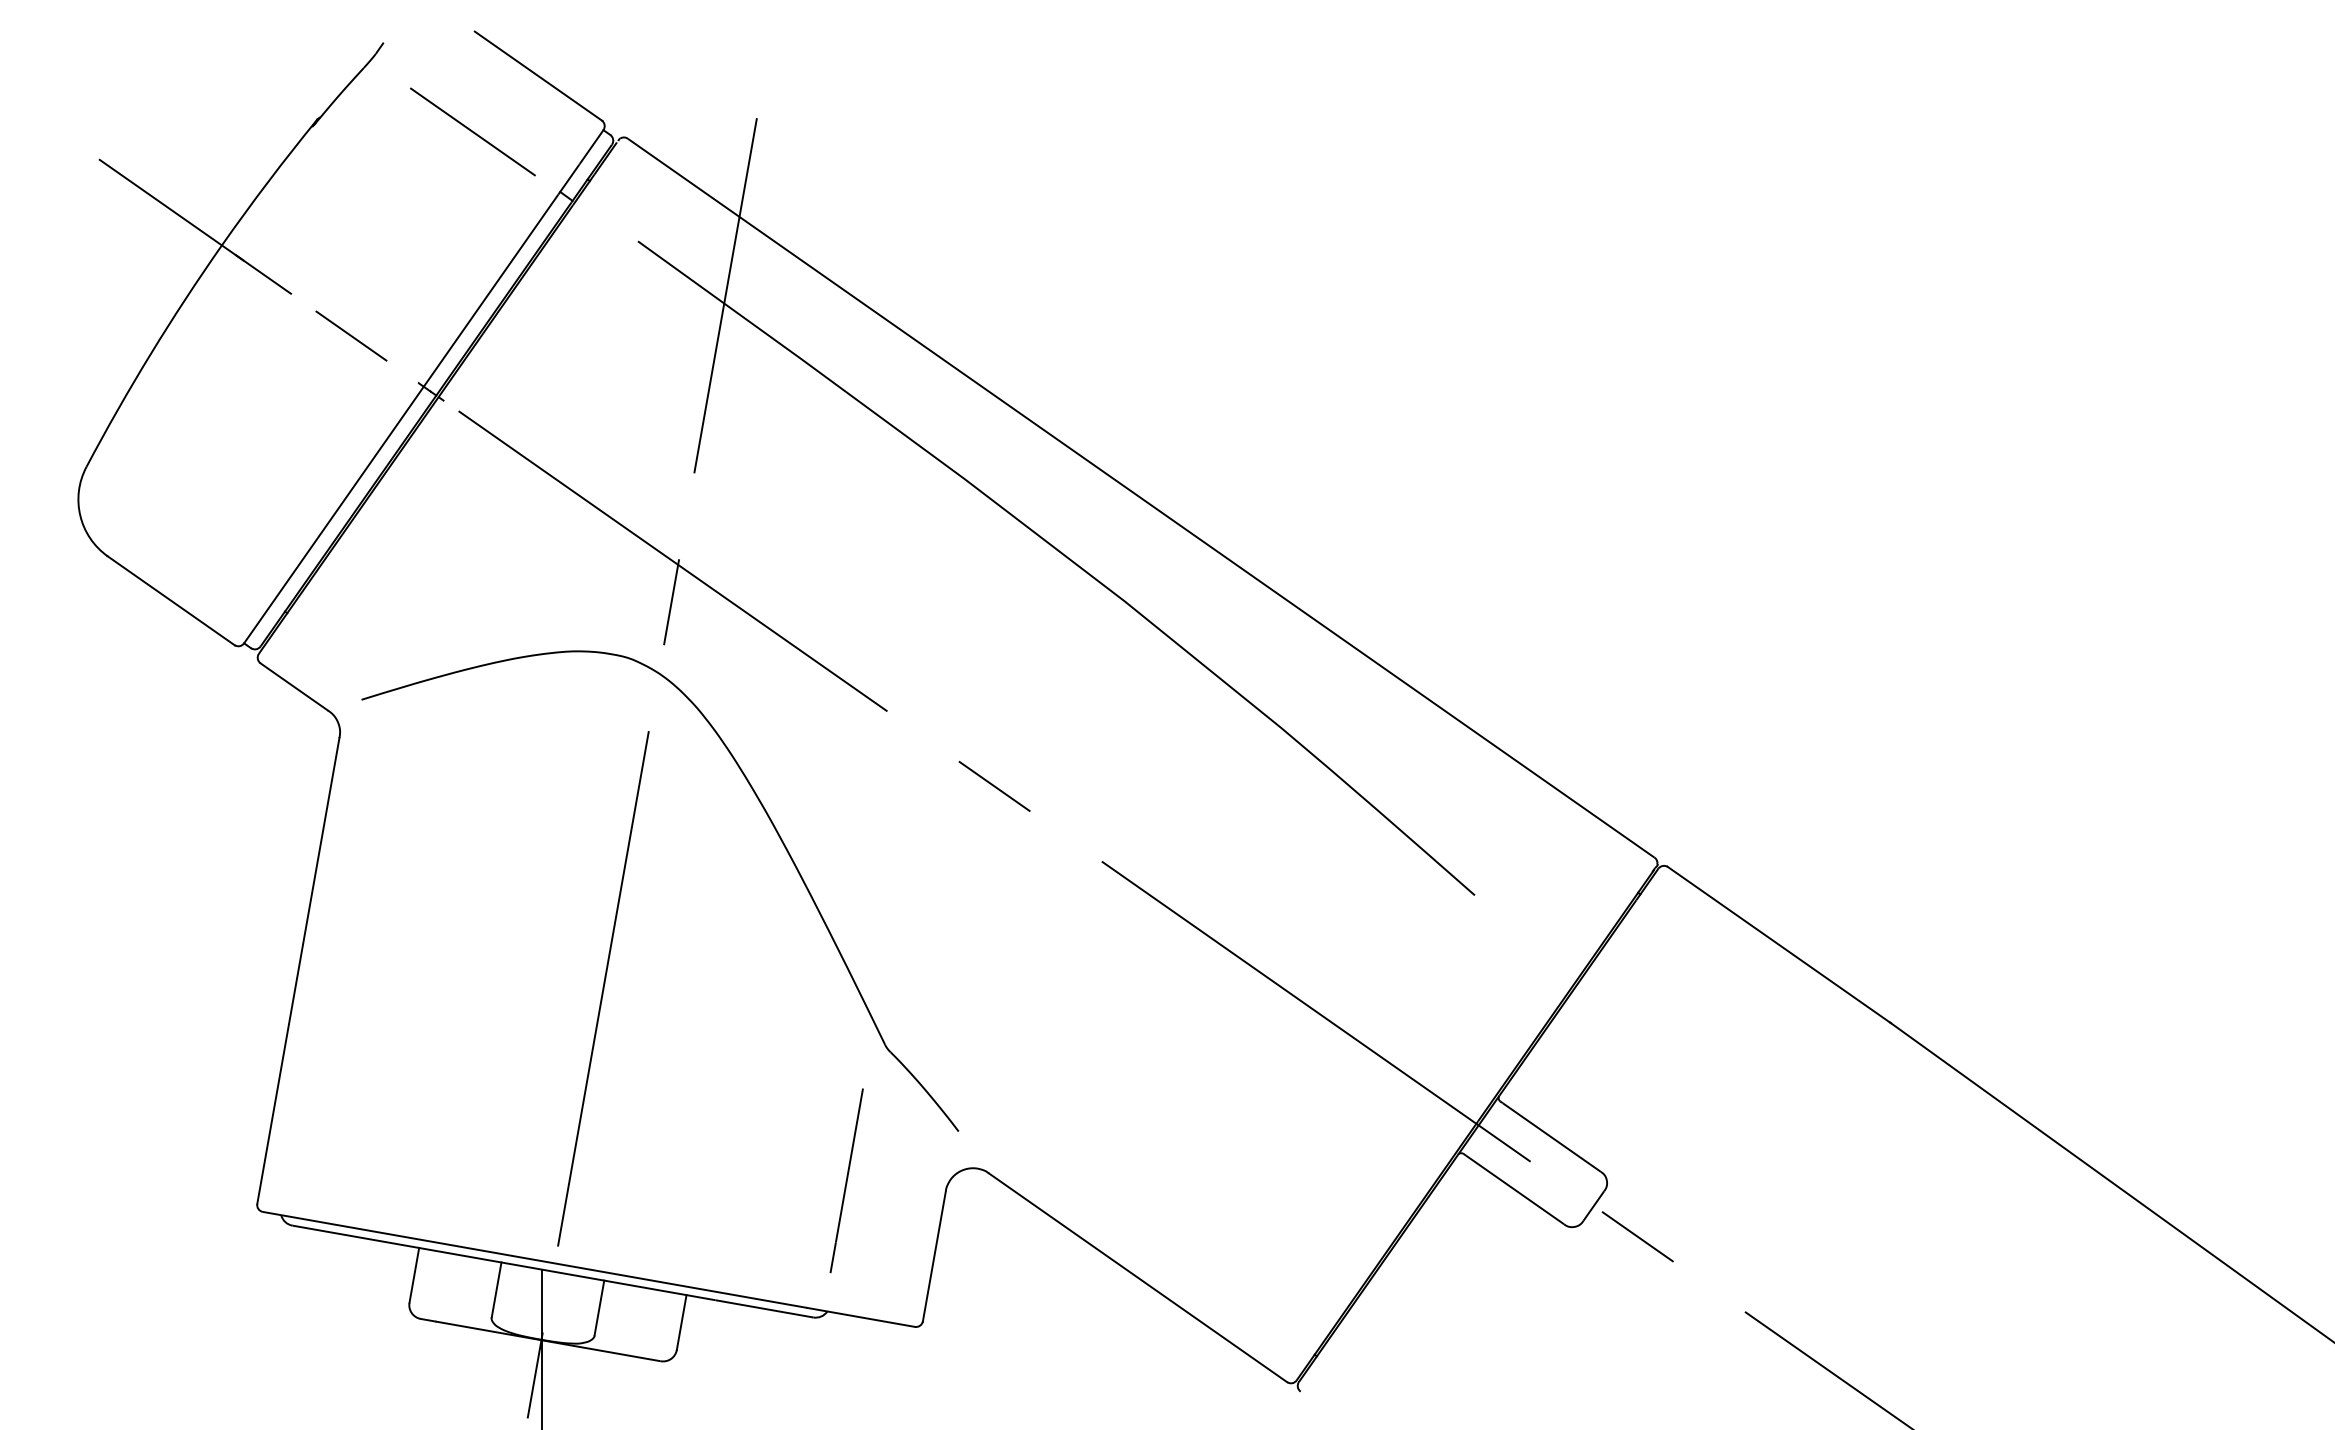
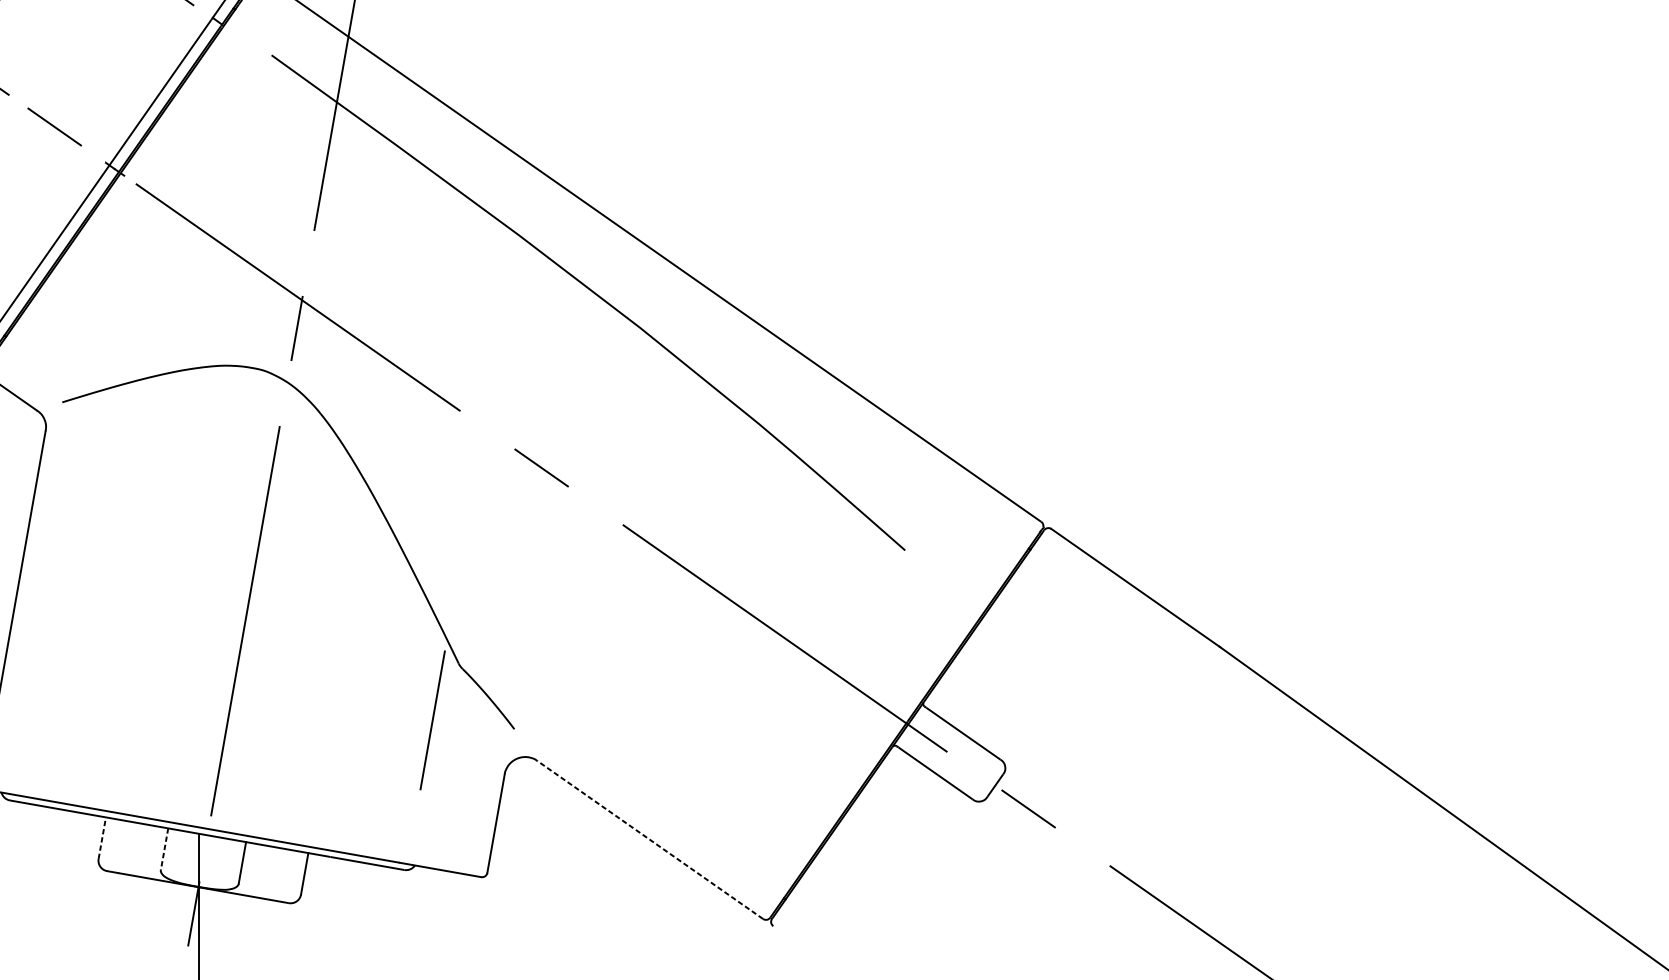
line: (846, 1180) -> (432, 720), moved
line: (414, 1275) -> (102, 838), solid -> dashed
line: (1138, 1277) -> (650, 839), solid -> dashed
line: (496, 1289) -> (164, 848), solid -> dashed

